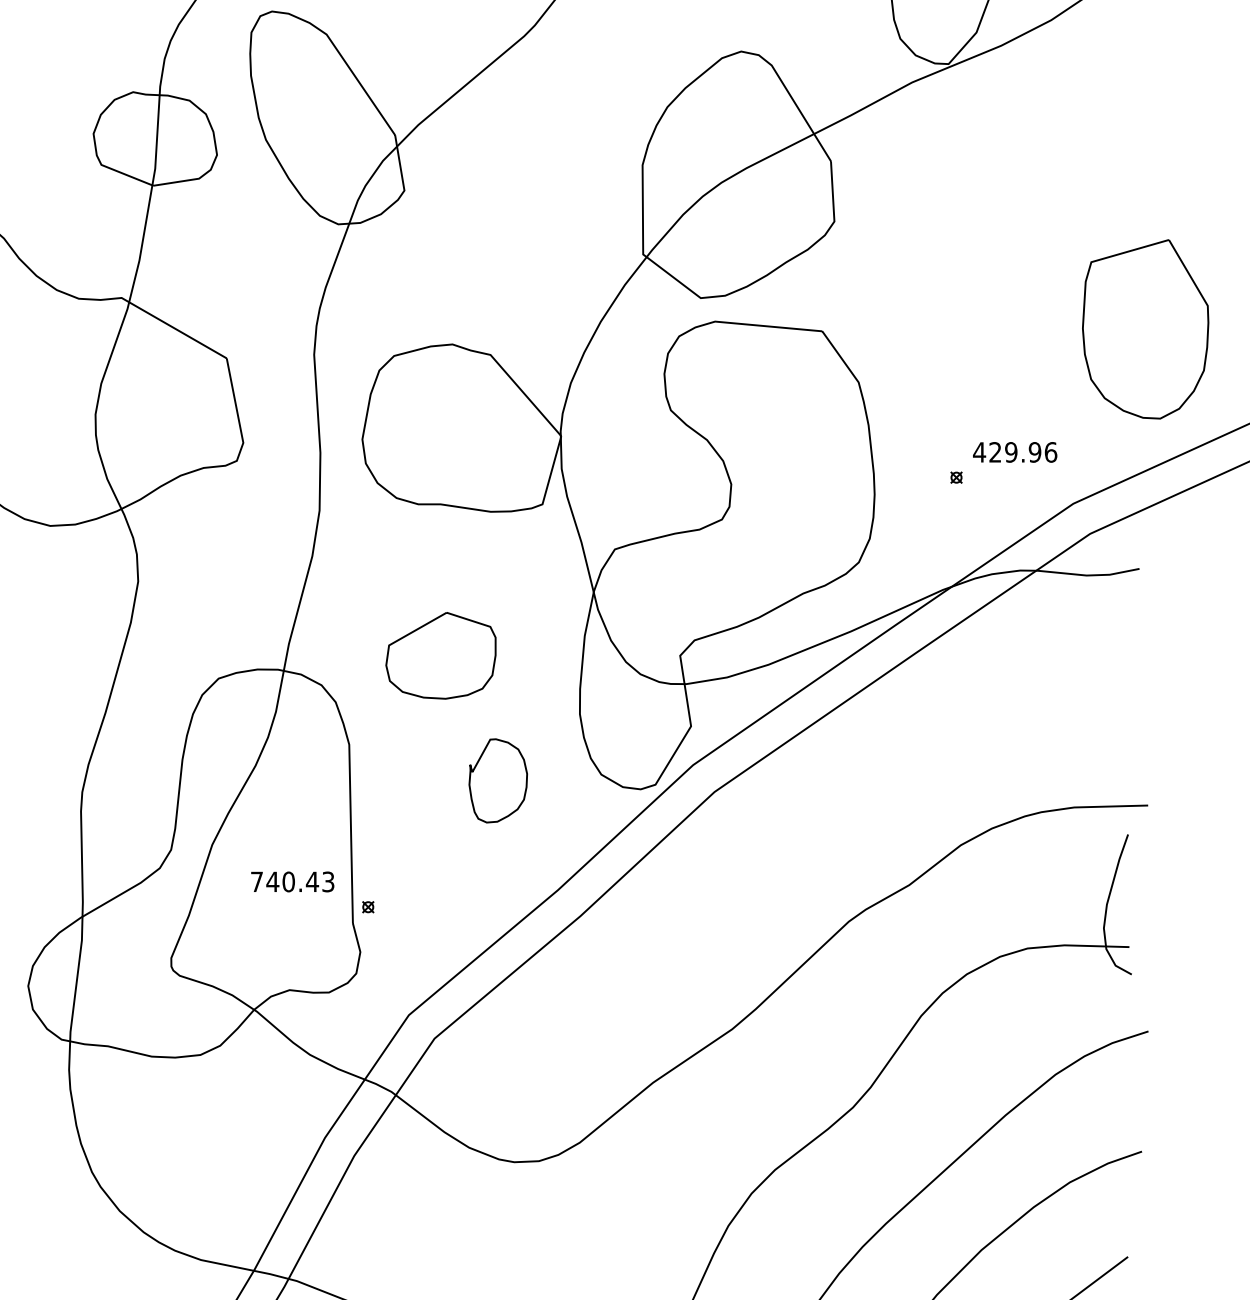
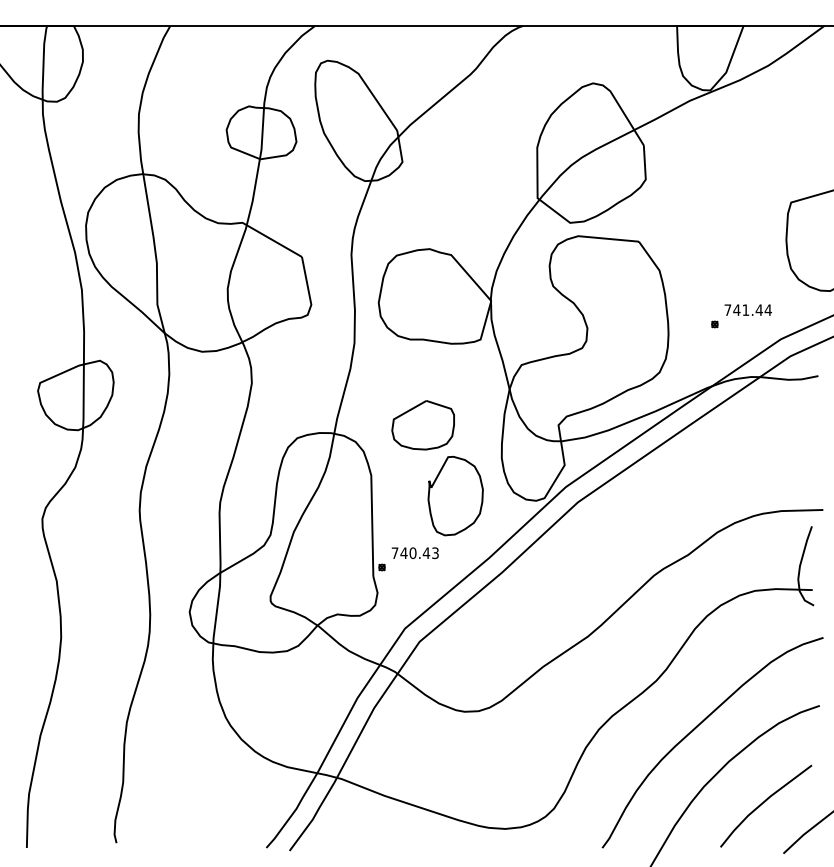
text: (1014, 452) -> (747, 310), 429.96 -> 741.44
part: (498, 779) -> (455, 495), size x1.67
text: (291, 882) -> (414, 553), moved

